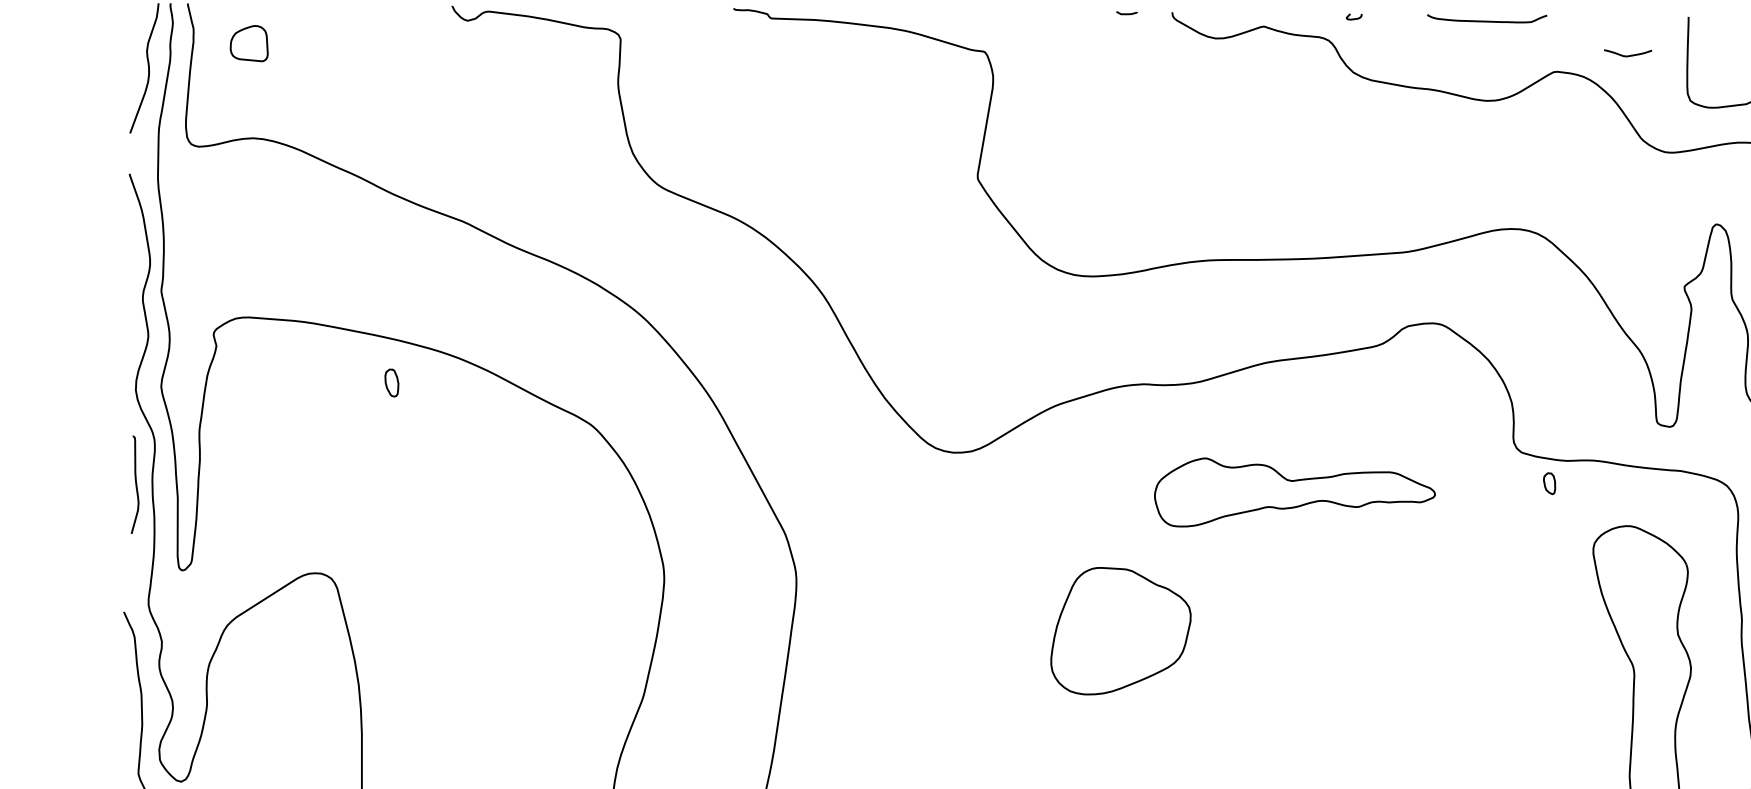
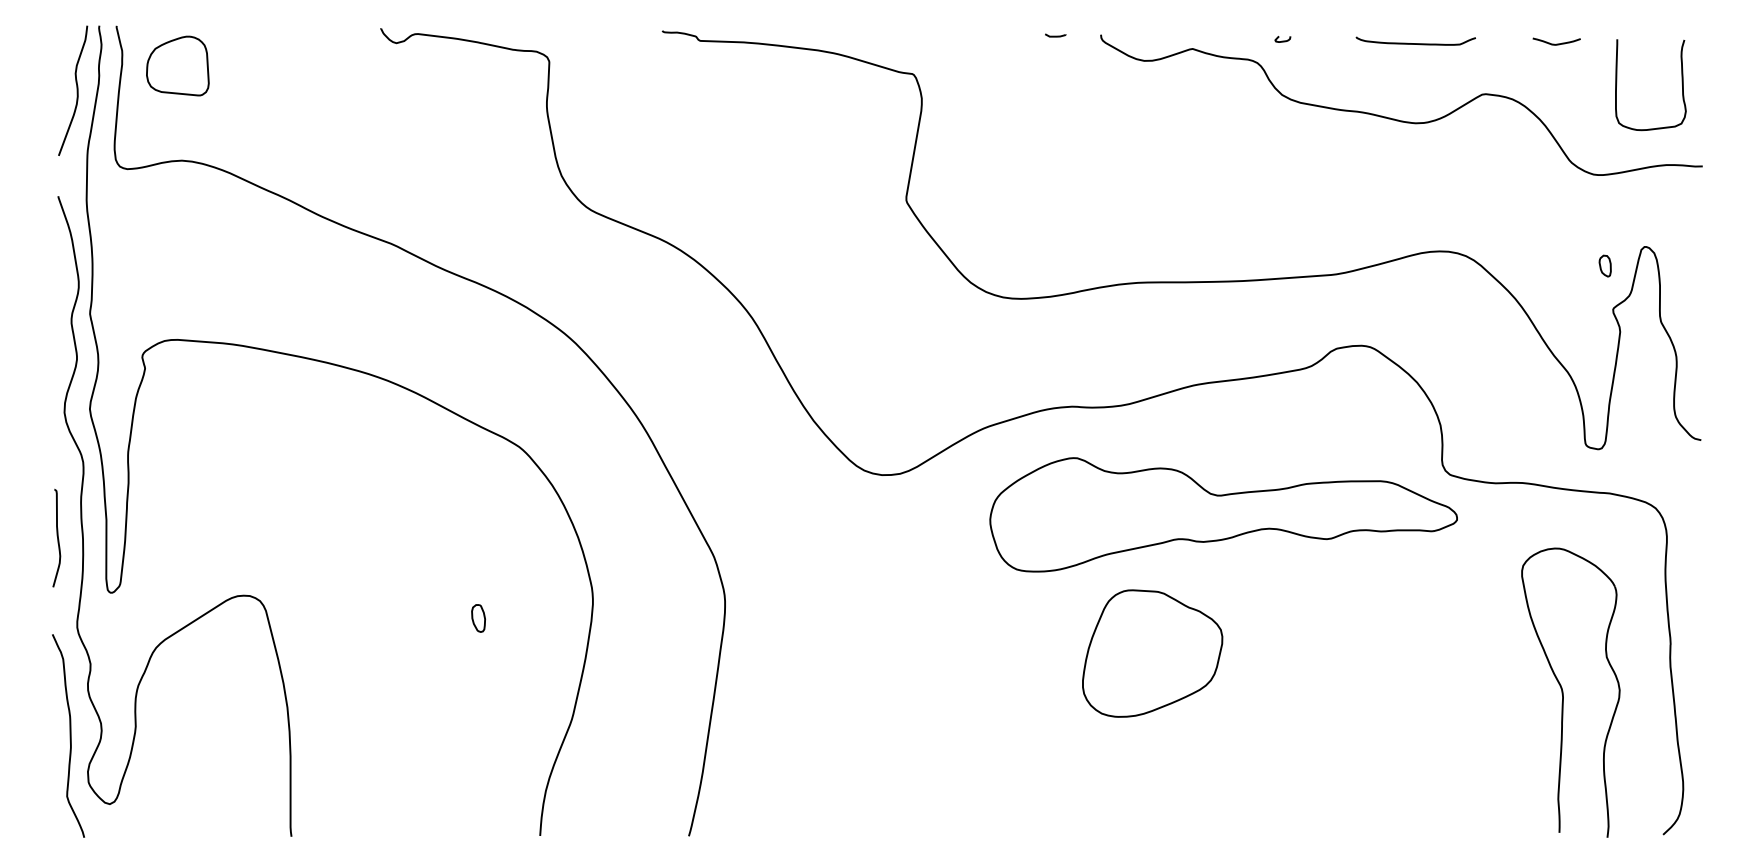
part: (248, 43) -> (177, 65), size x1.67
curve: (1627, 55) -> (1556, 43), moved
part: (391, 383) -> (478, 618), moved
curve: (134, 483) -> (56, 536), moved
part: (1548, 483) -> (1604, 265), moved
part: (1294, 492) -> (1223, 514), size x1.67
part: (1120, 631) -> (1152, 653), moved

